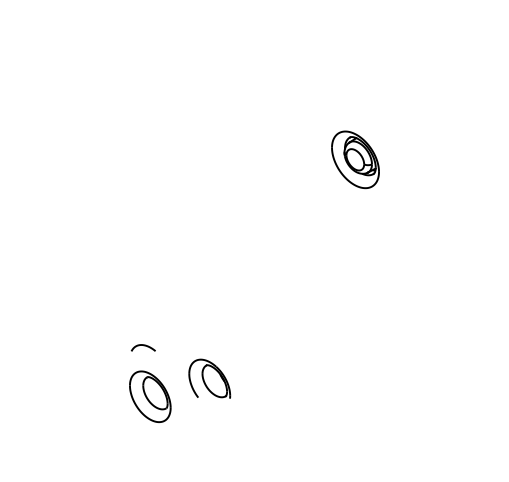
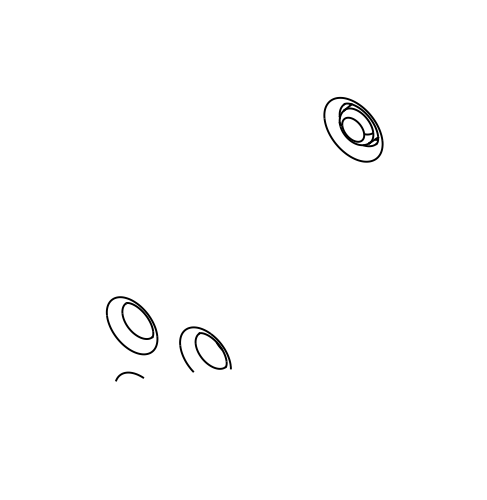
part: (209, 378) -> (204, 348), moved
part: (150, 396) -> (132, 325), moved

